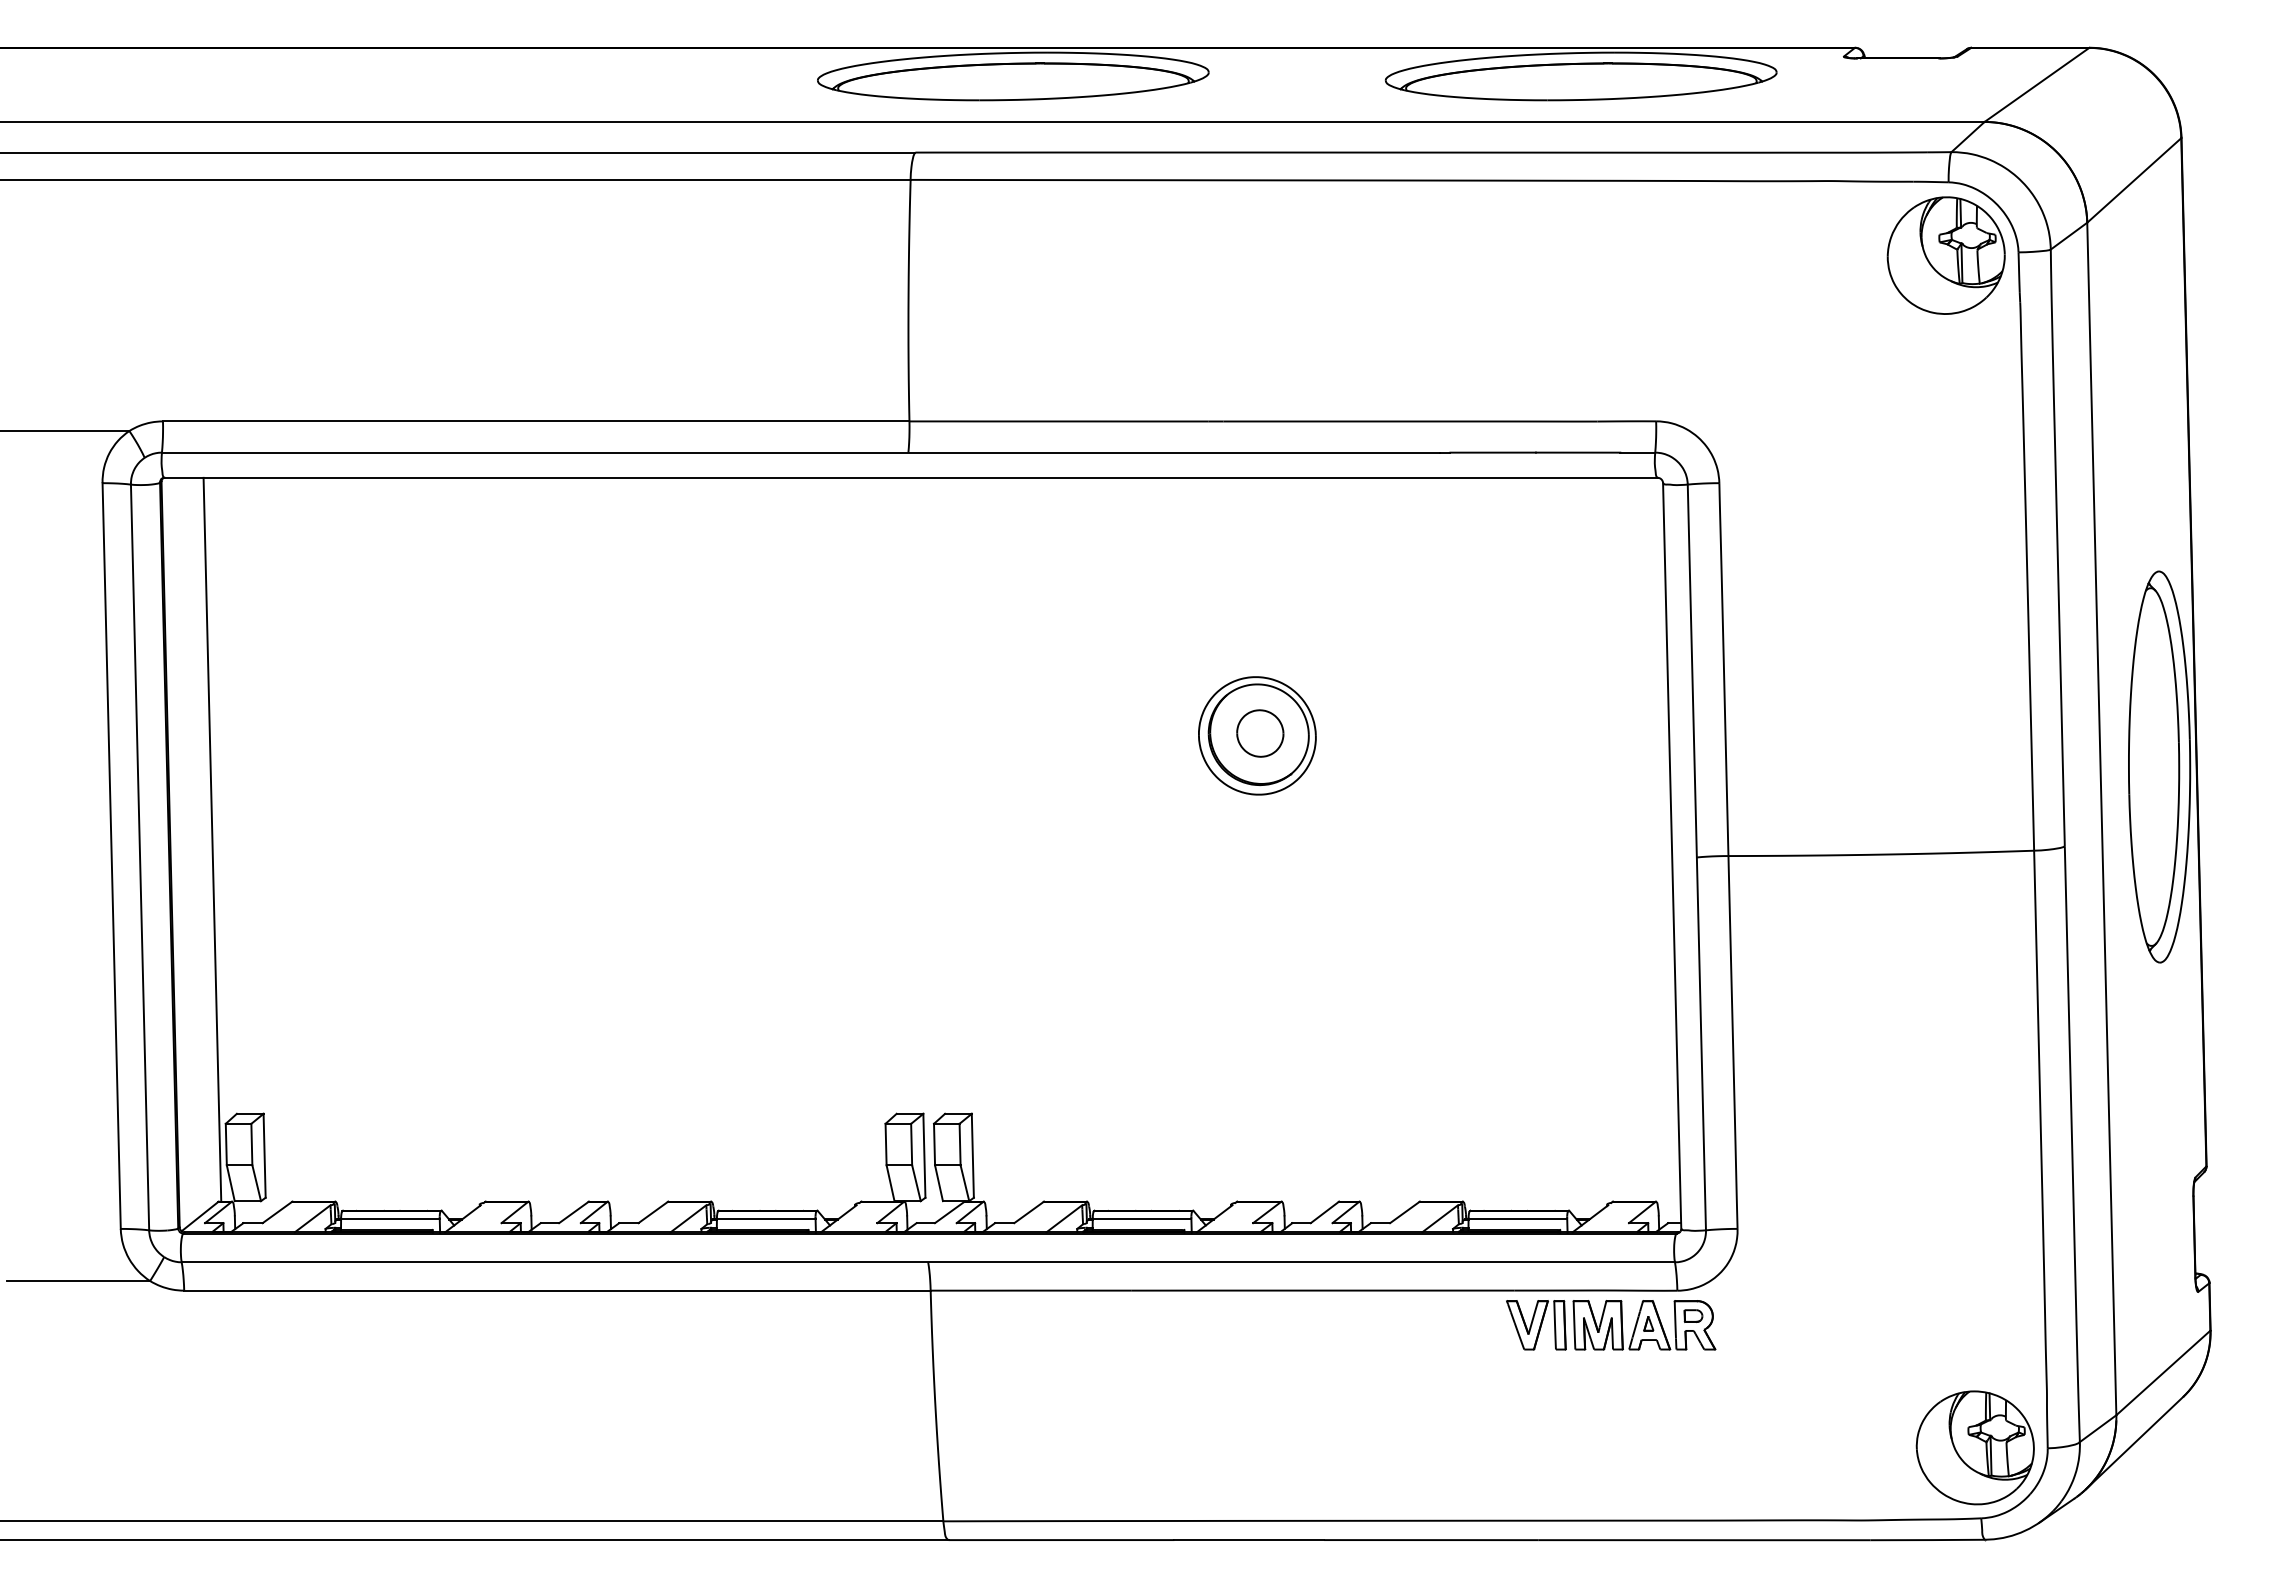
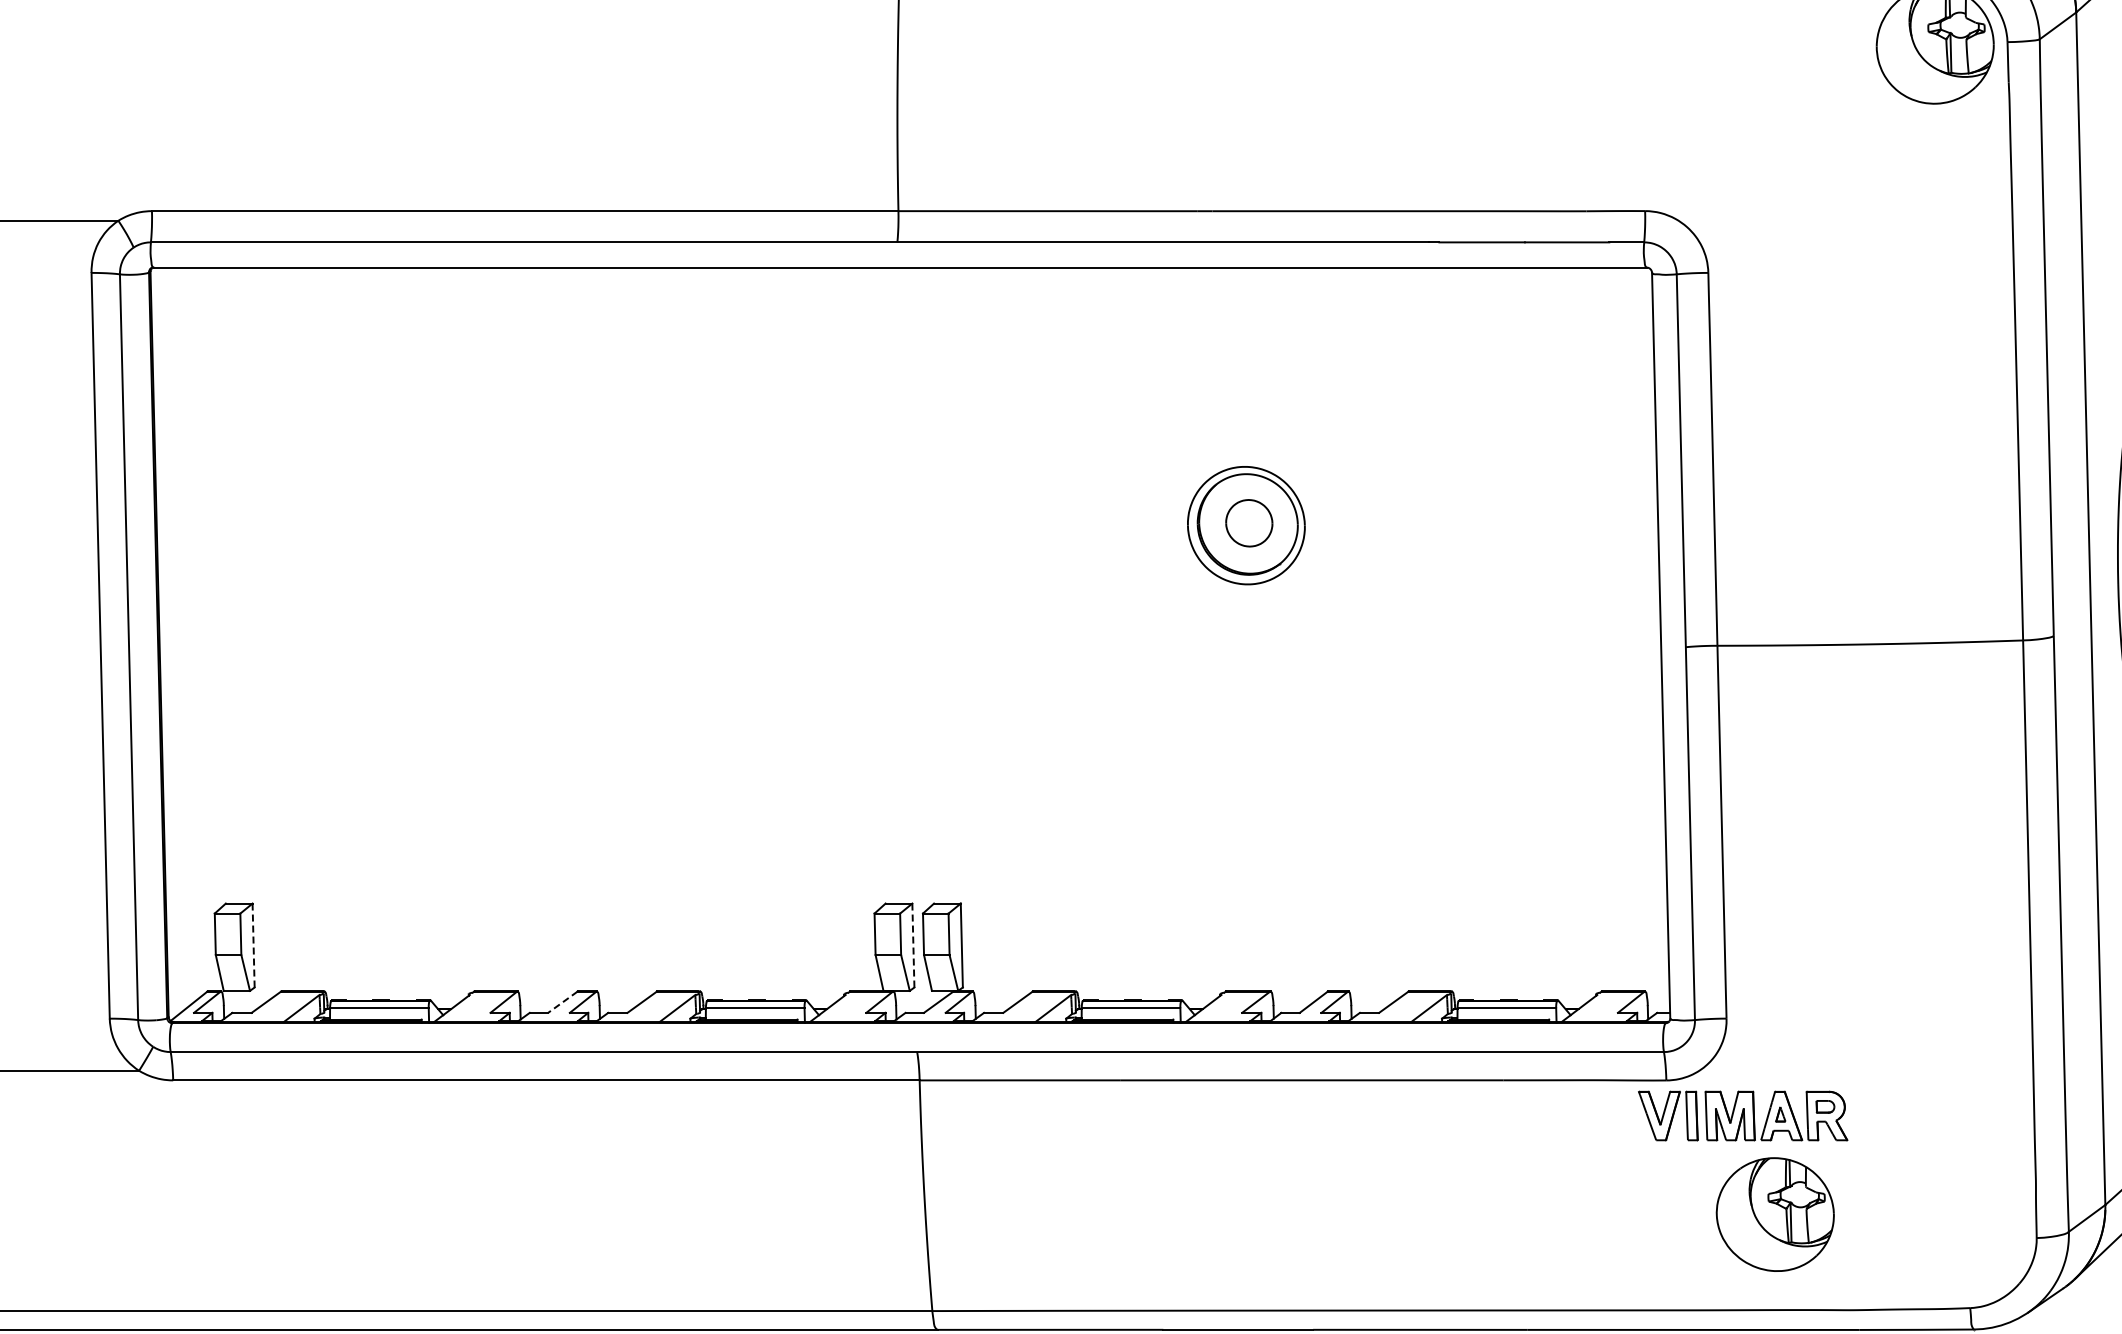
line: (212, 839) -> (201, 629), removed
line: (264, 1155) -> (253, 945), solid -> dashed
line: (924, 1155) -> (913, 945), solid -> dashed
line: (573, 1212) -> (562, 1002), solid -> dashed
part: (1611, 1325) -> (1743, 1116), moved
part: (1974, 1447) -> (1774, 1214), moved

